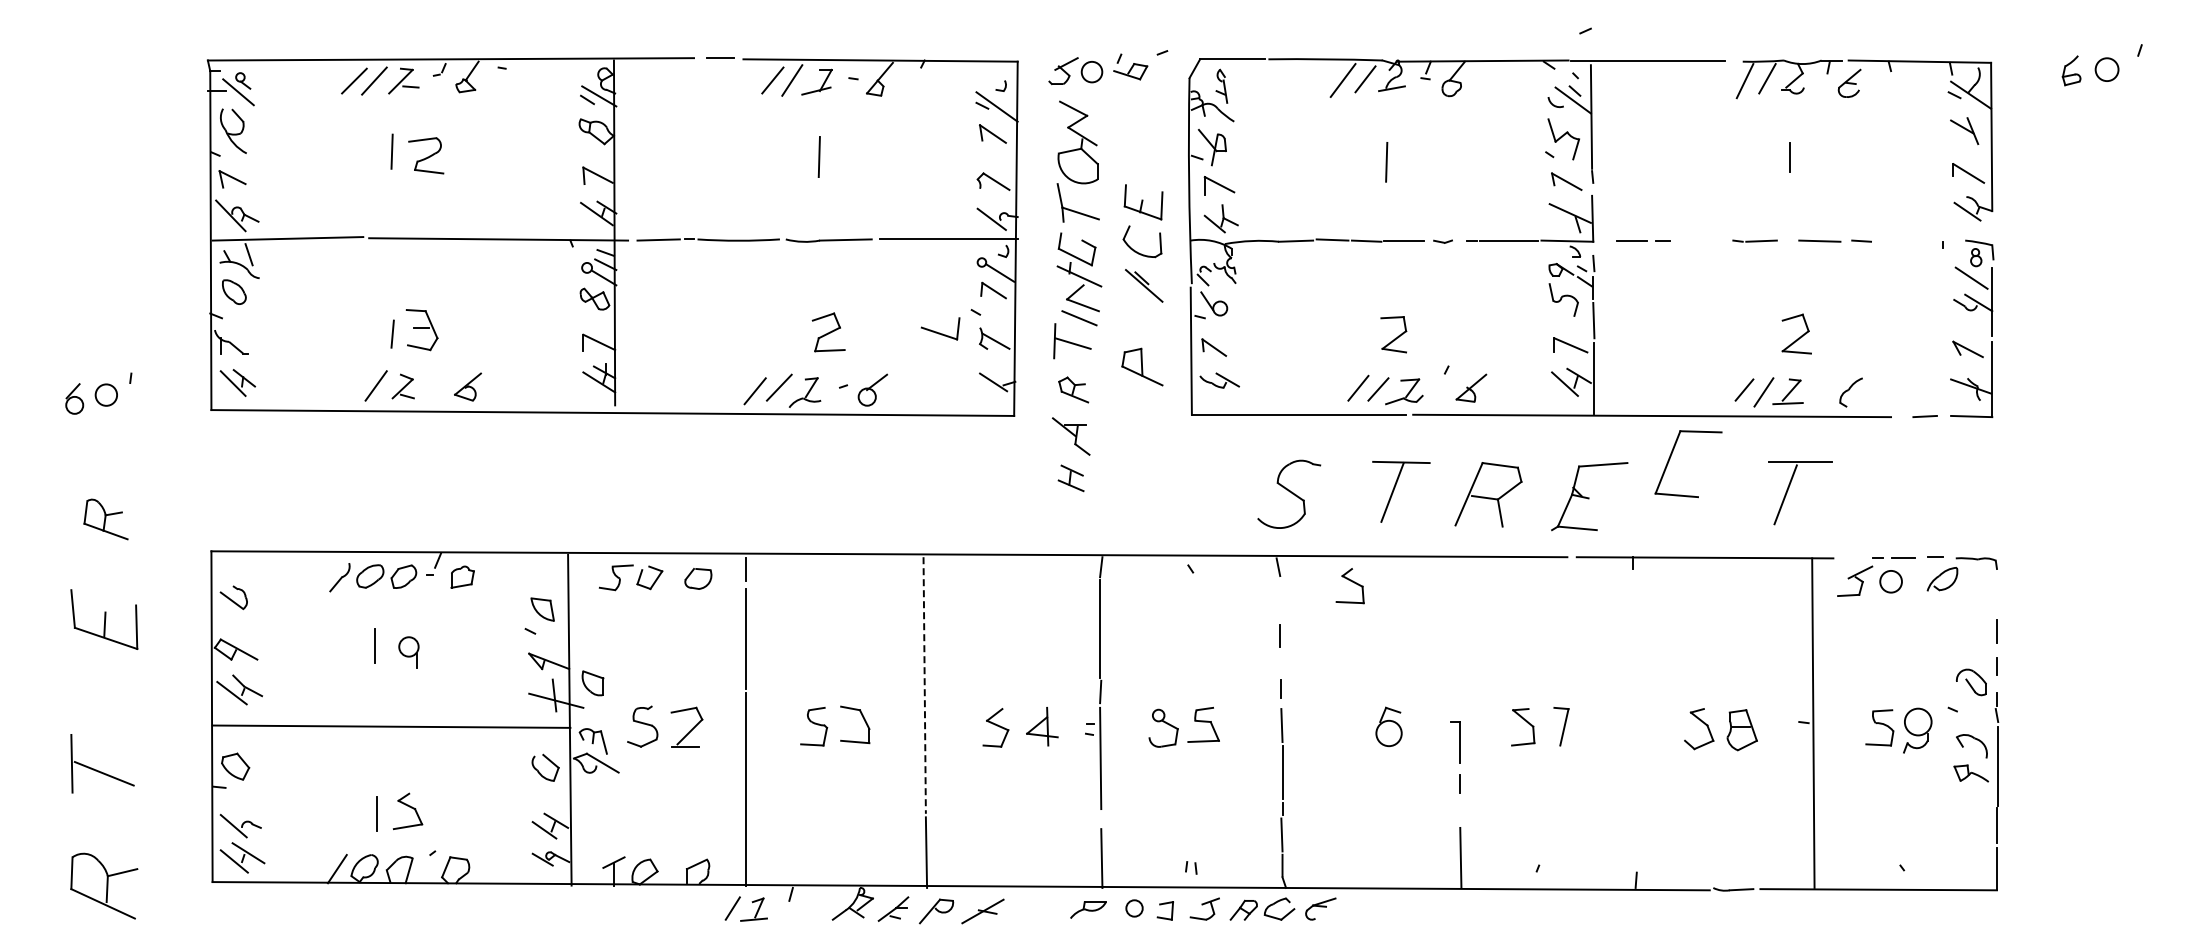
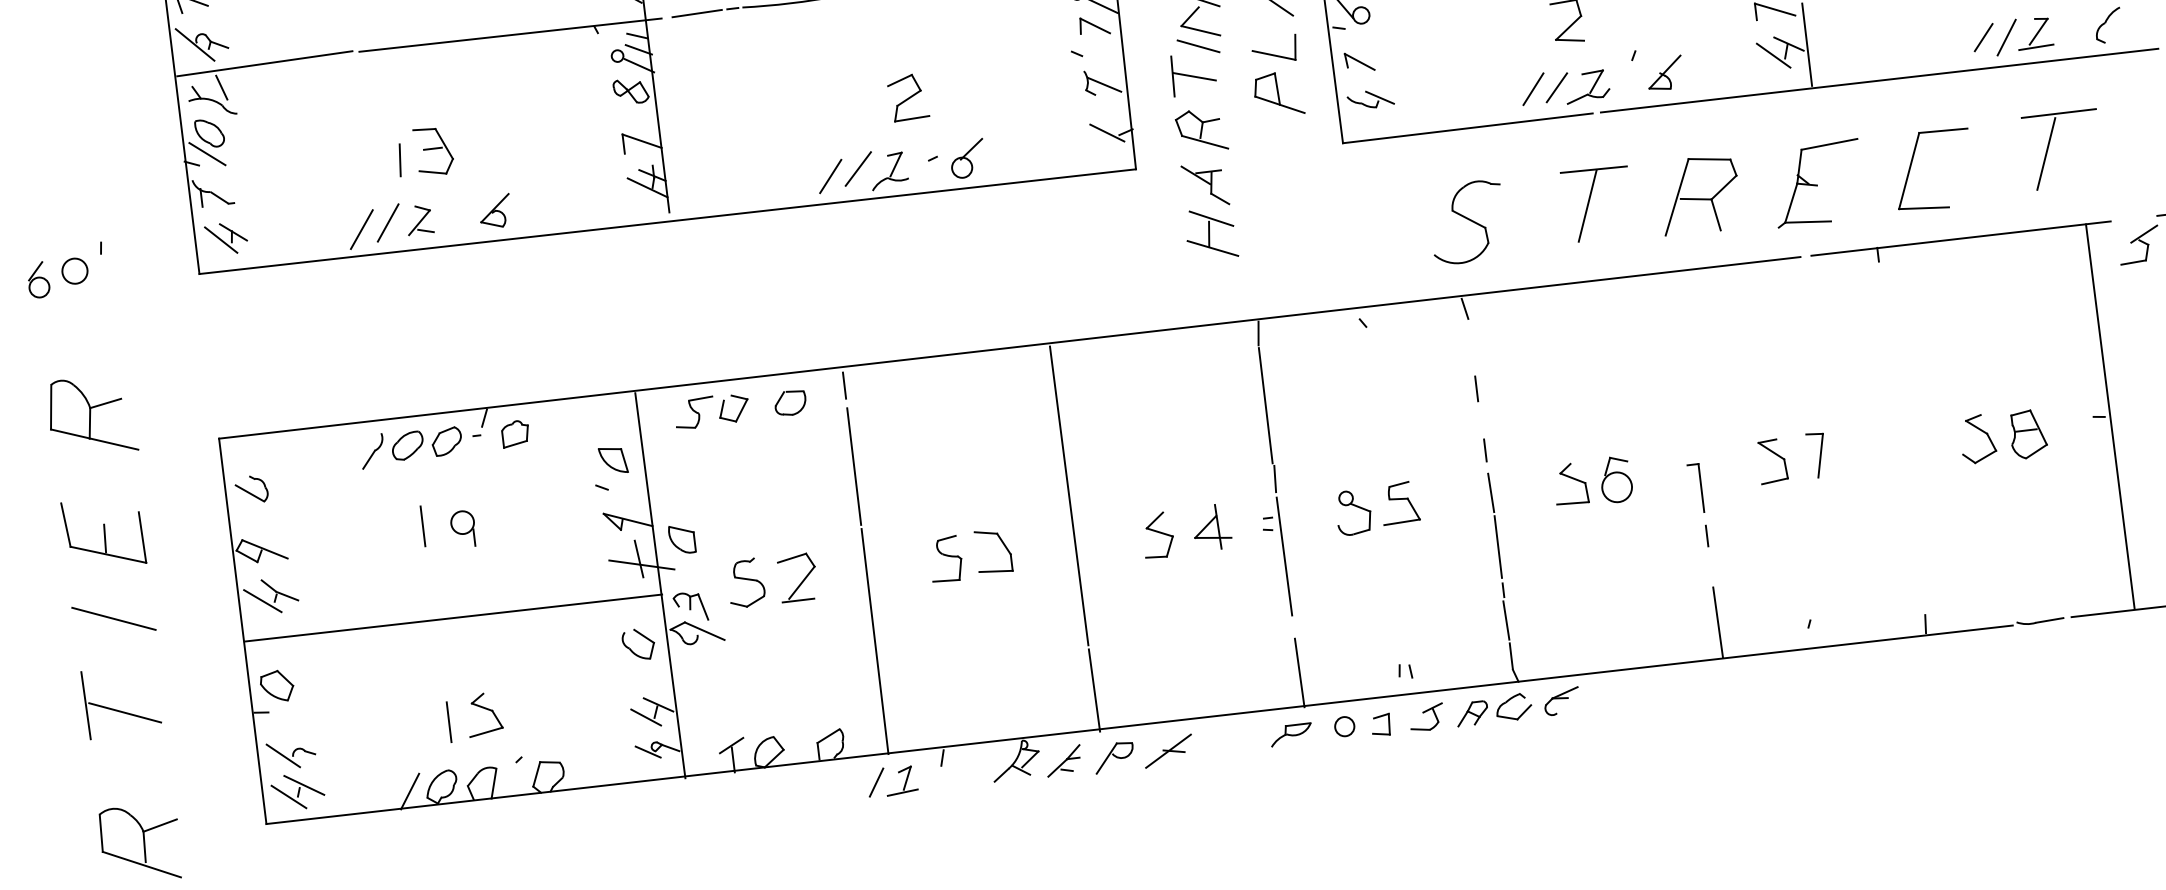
line: (230, 309) -> (207, 154), added
part: (940, 328) -> (1274, 49), moved
line: (353, 388) -> (362, 229), added
part: (1073, 389) -> (1201, 130), size x1.43
part: (1670, 459) -> (1911, 167), moved
part: (1070, 478) -> (1210, 234), size x1.67
part: (105, 519) -> (91, 416), size x1.67
part: (1349, 586) -> (1570, 484), moved
line: (924, 686) -> (1069, 497), dashed -> solid
line: (104, 692) -> (114, 618), added

